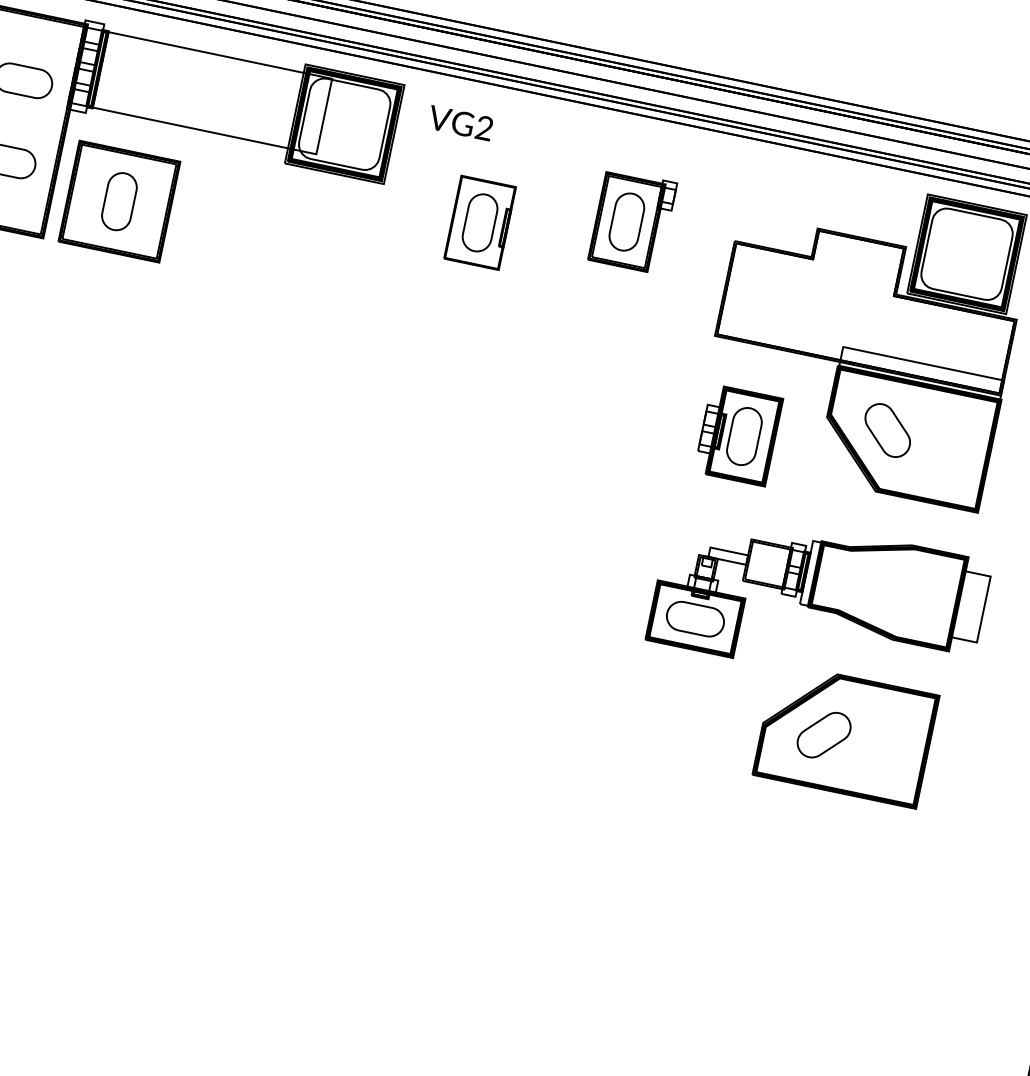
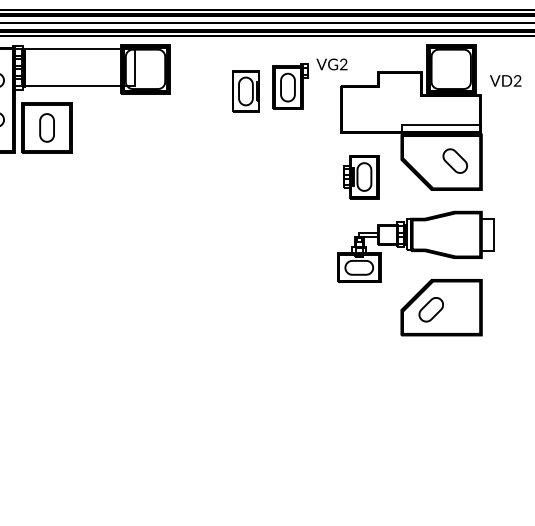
text: (459, 123) -> (331, 64), moved
part: (479, 222) -> (245, 91), moved
part: (886, 428) -> (454, 160), moved

